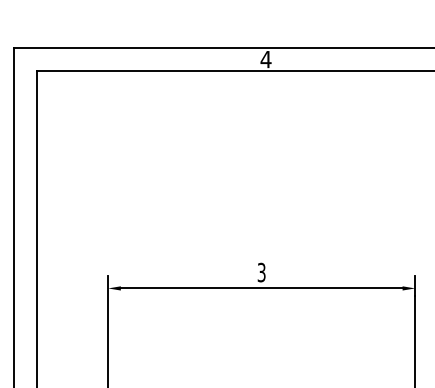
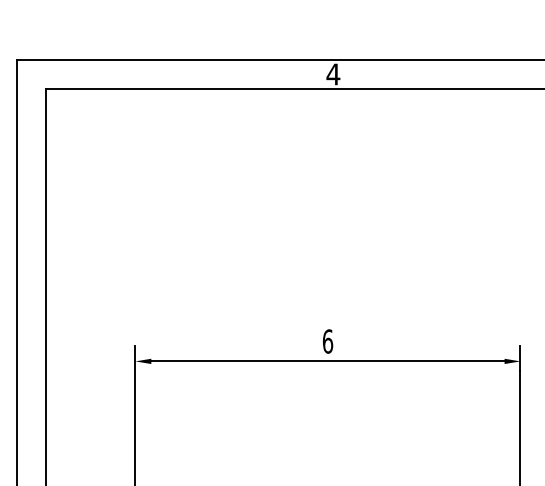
text: (261, 272) -> (327, 341), 3 -> 6

